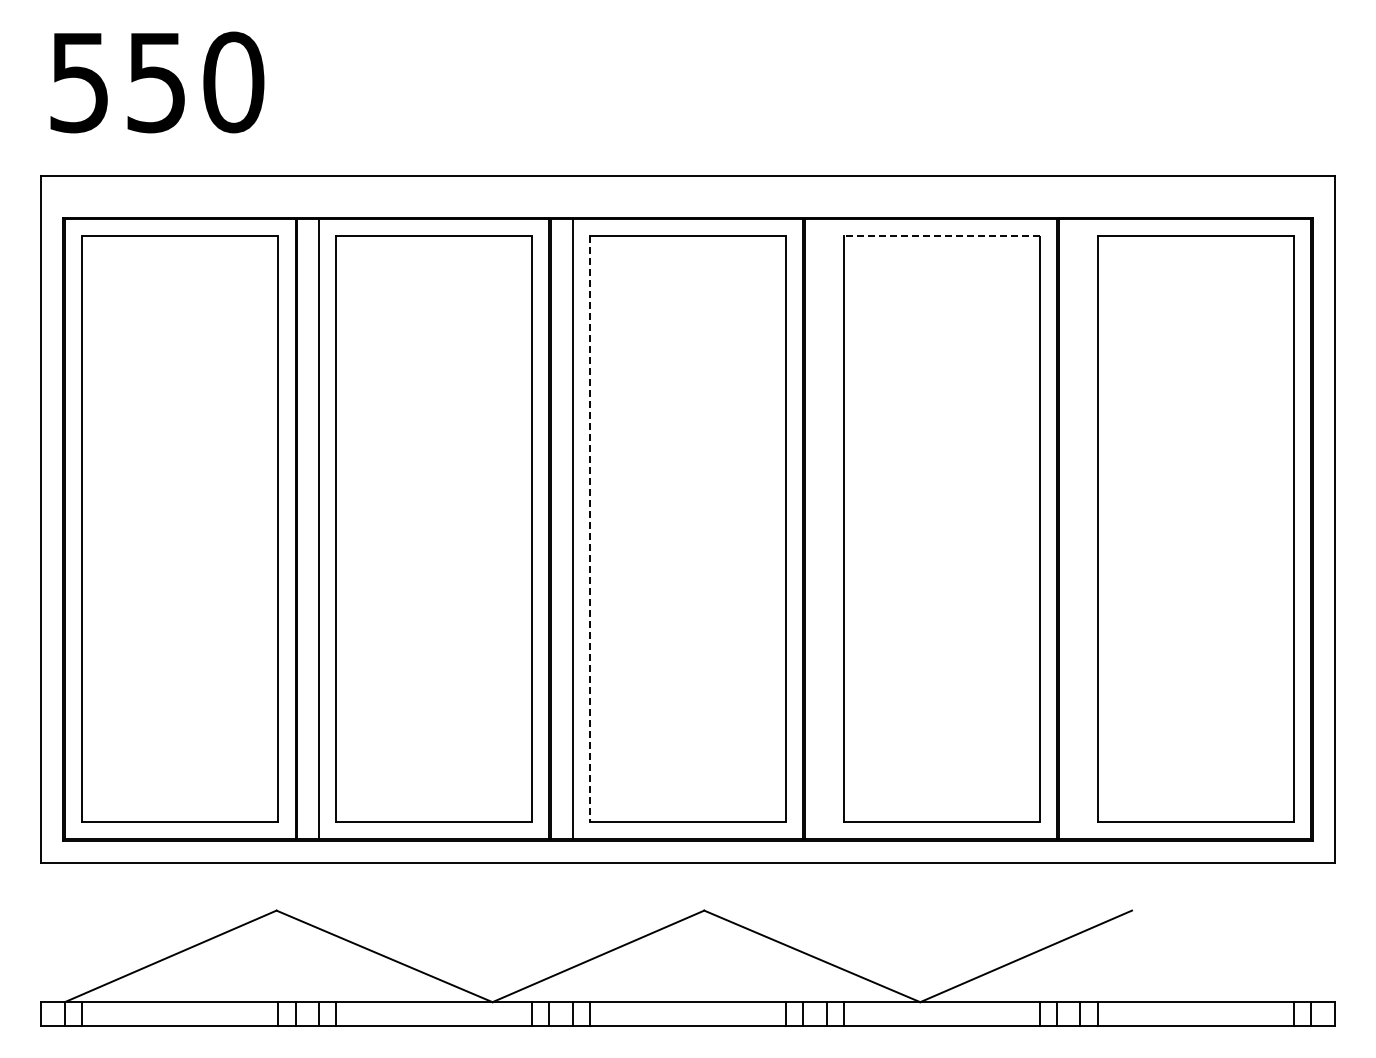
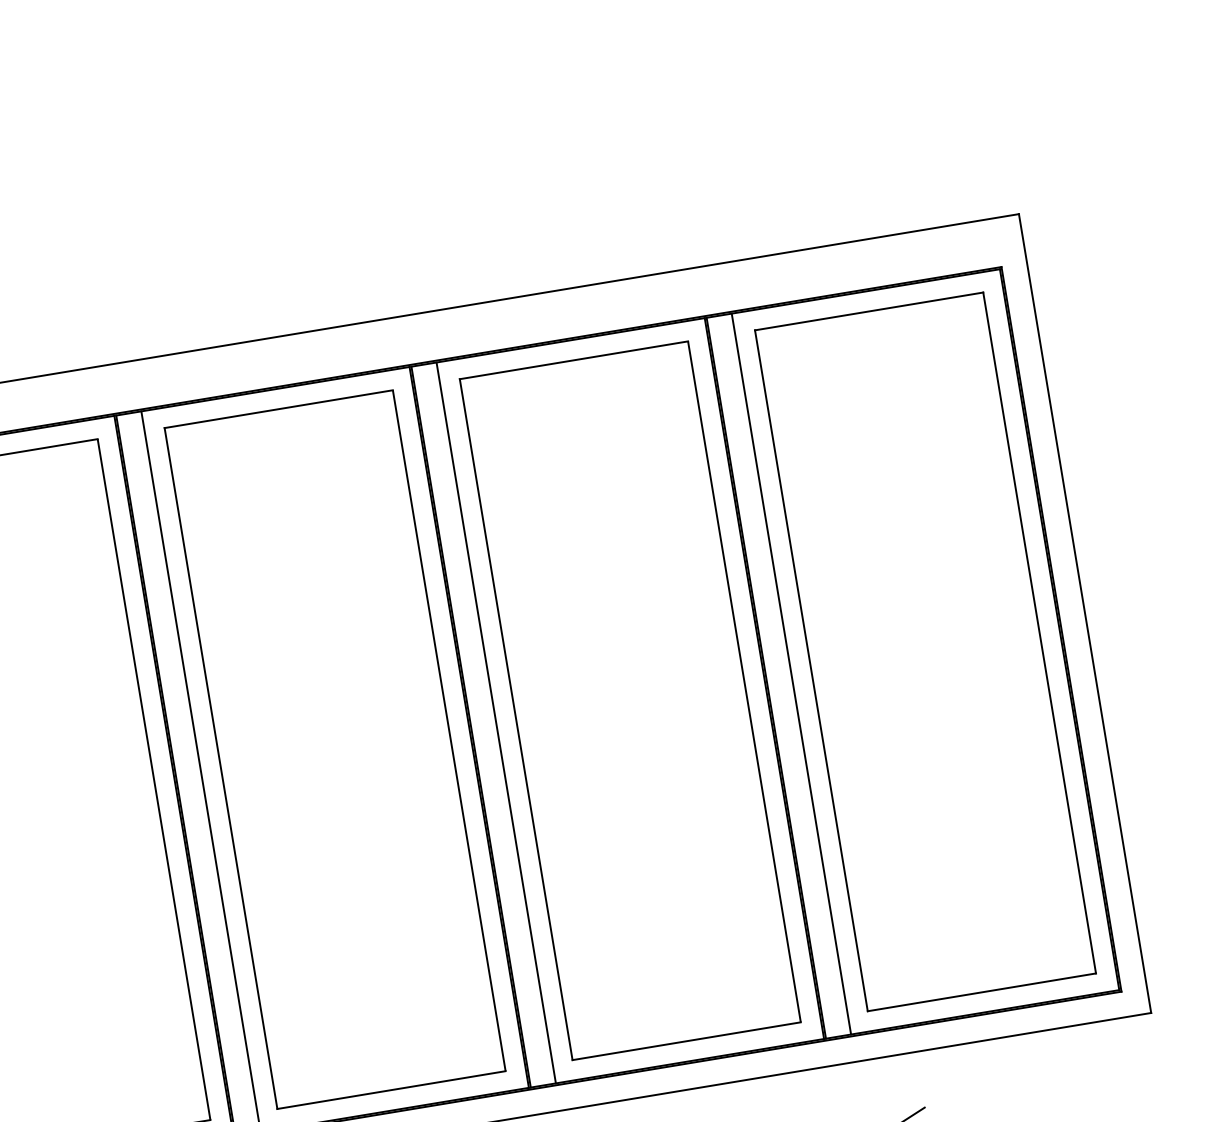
line: (941, 236) -> (573, 360), dashed -> solid
line: (589, 529) -> (220, 768), dashed -> solid
line: (826, 529) -> (496, 723), added
line: (1080, 529) -> (791, 674), added

